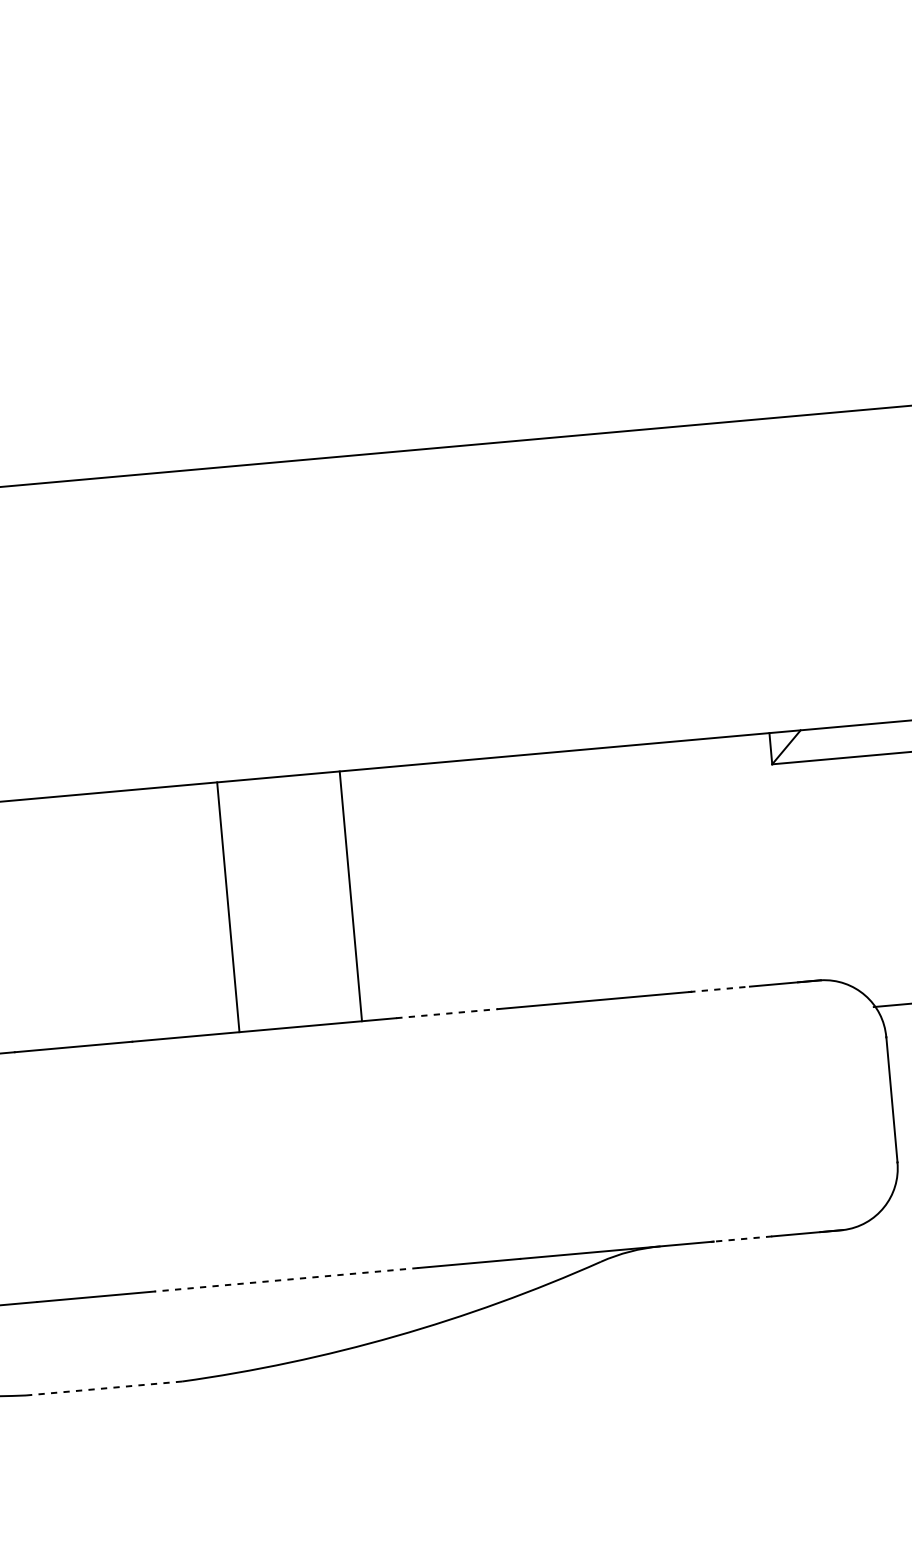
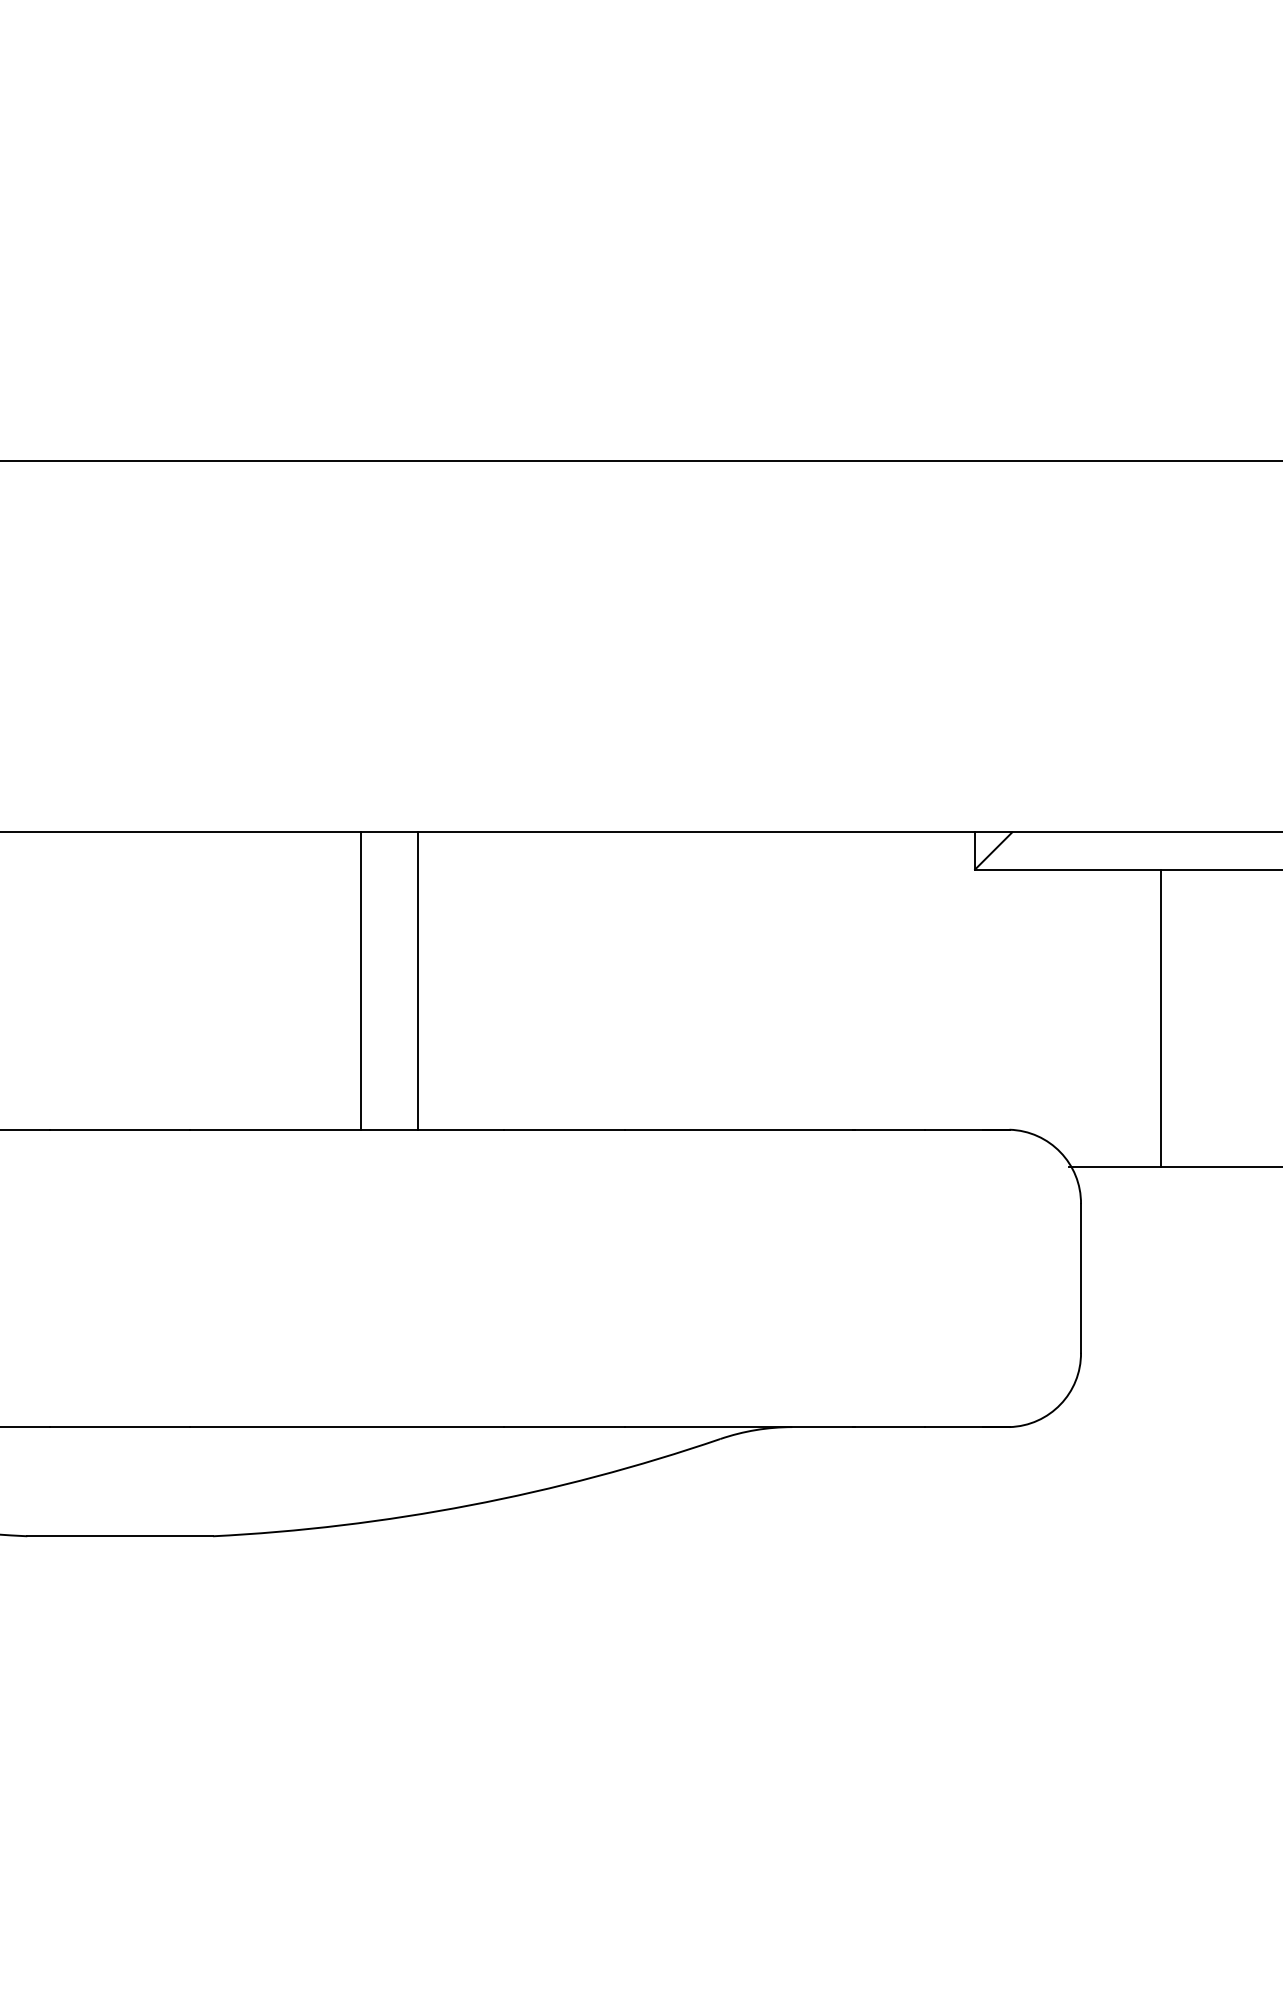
line: (350, 895) -> (417, 980), moved
line: (228, 906) -> (360, 980), moved
line: (719, 989) -> (889, 1129), dashed -> solid
line: (446, 1013) -> (564, 1129), dashed -> solid
line: (741, 1239) -> (888, 1427), dashed -> solid
line: (286, 1280) -> (346, 1427), dashed -> solid
line: (104, 1388) -> (120, 1536), dashed -> solid

